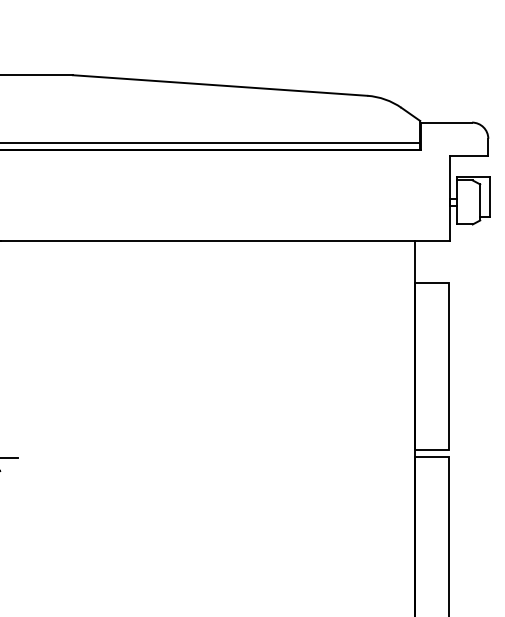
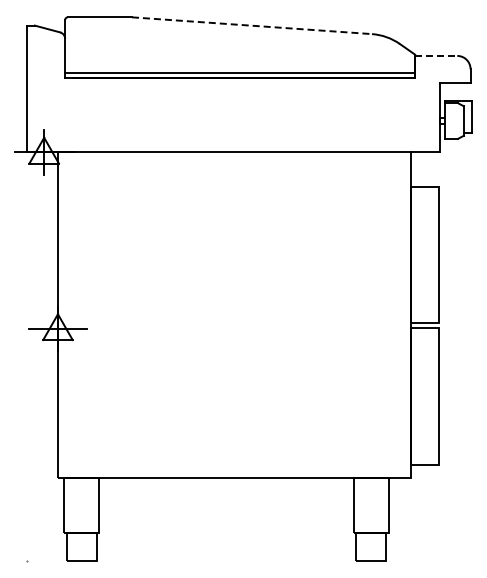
line: (220, 85) -> (252, 25), solid -> dashed
line: (446, 122) -> (436, 55), solid -> dashed

